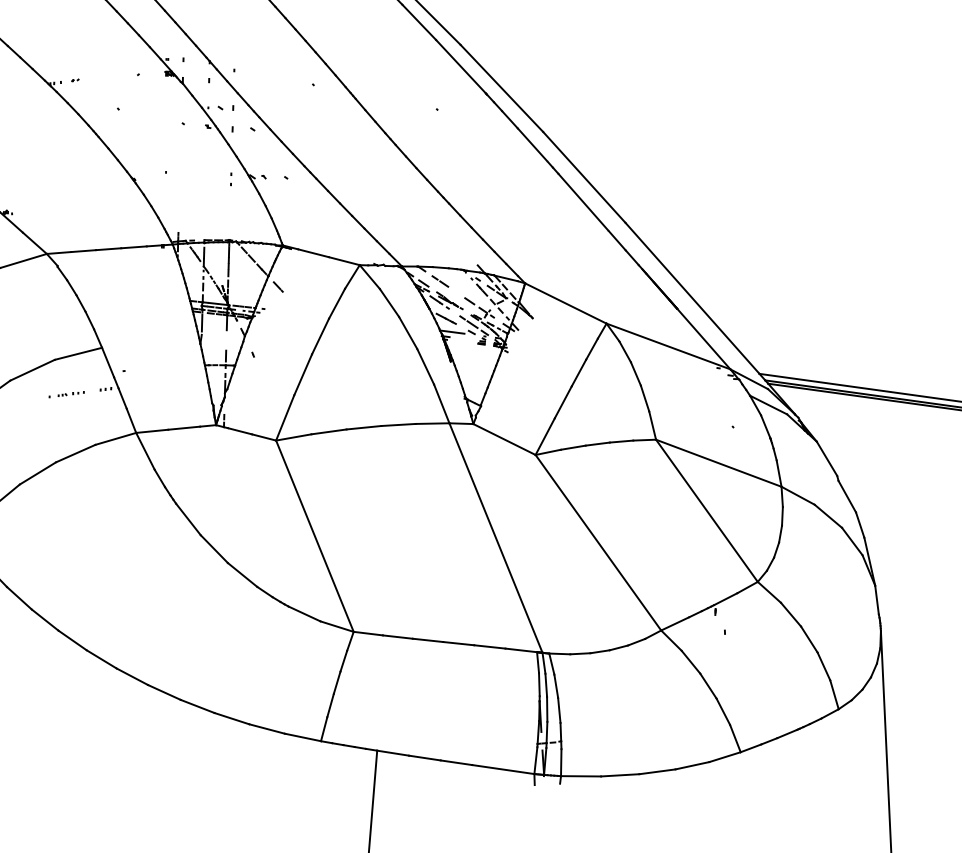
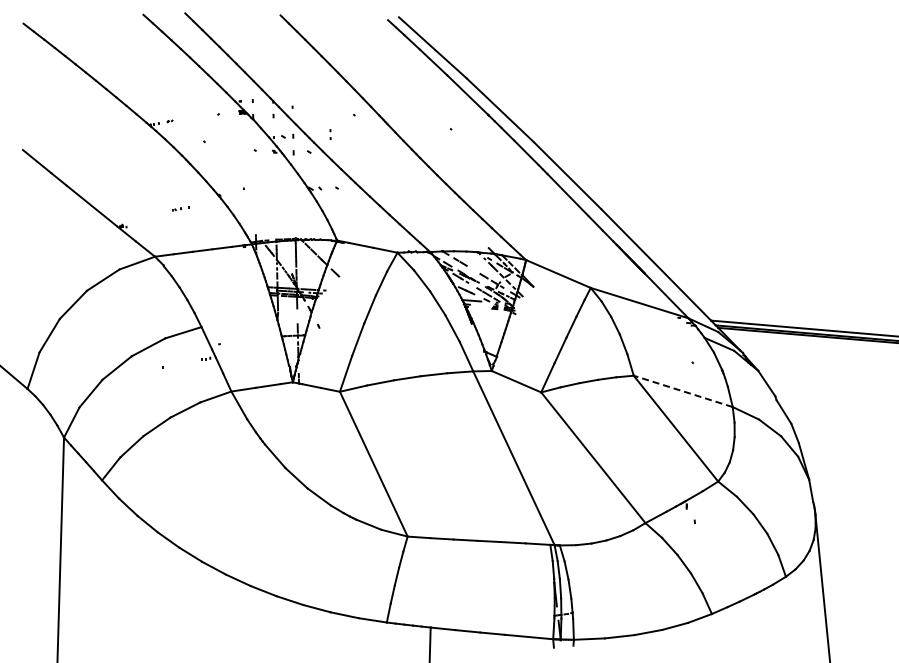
part: (231, 179) -> (330, 134), moved
part: (72, 393) -> (180, 208), moved
line: (719, 463) -> (683, 391), solid -> dashed

